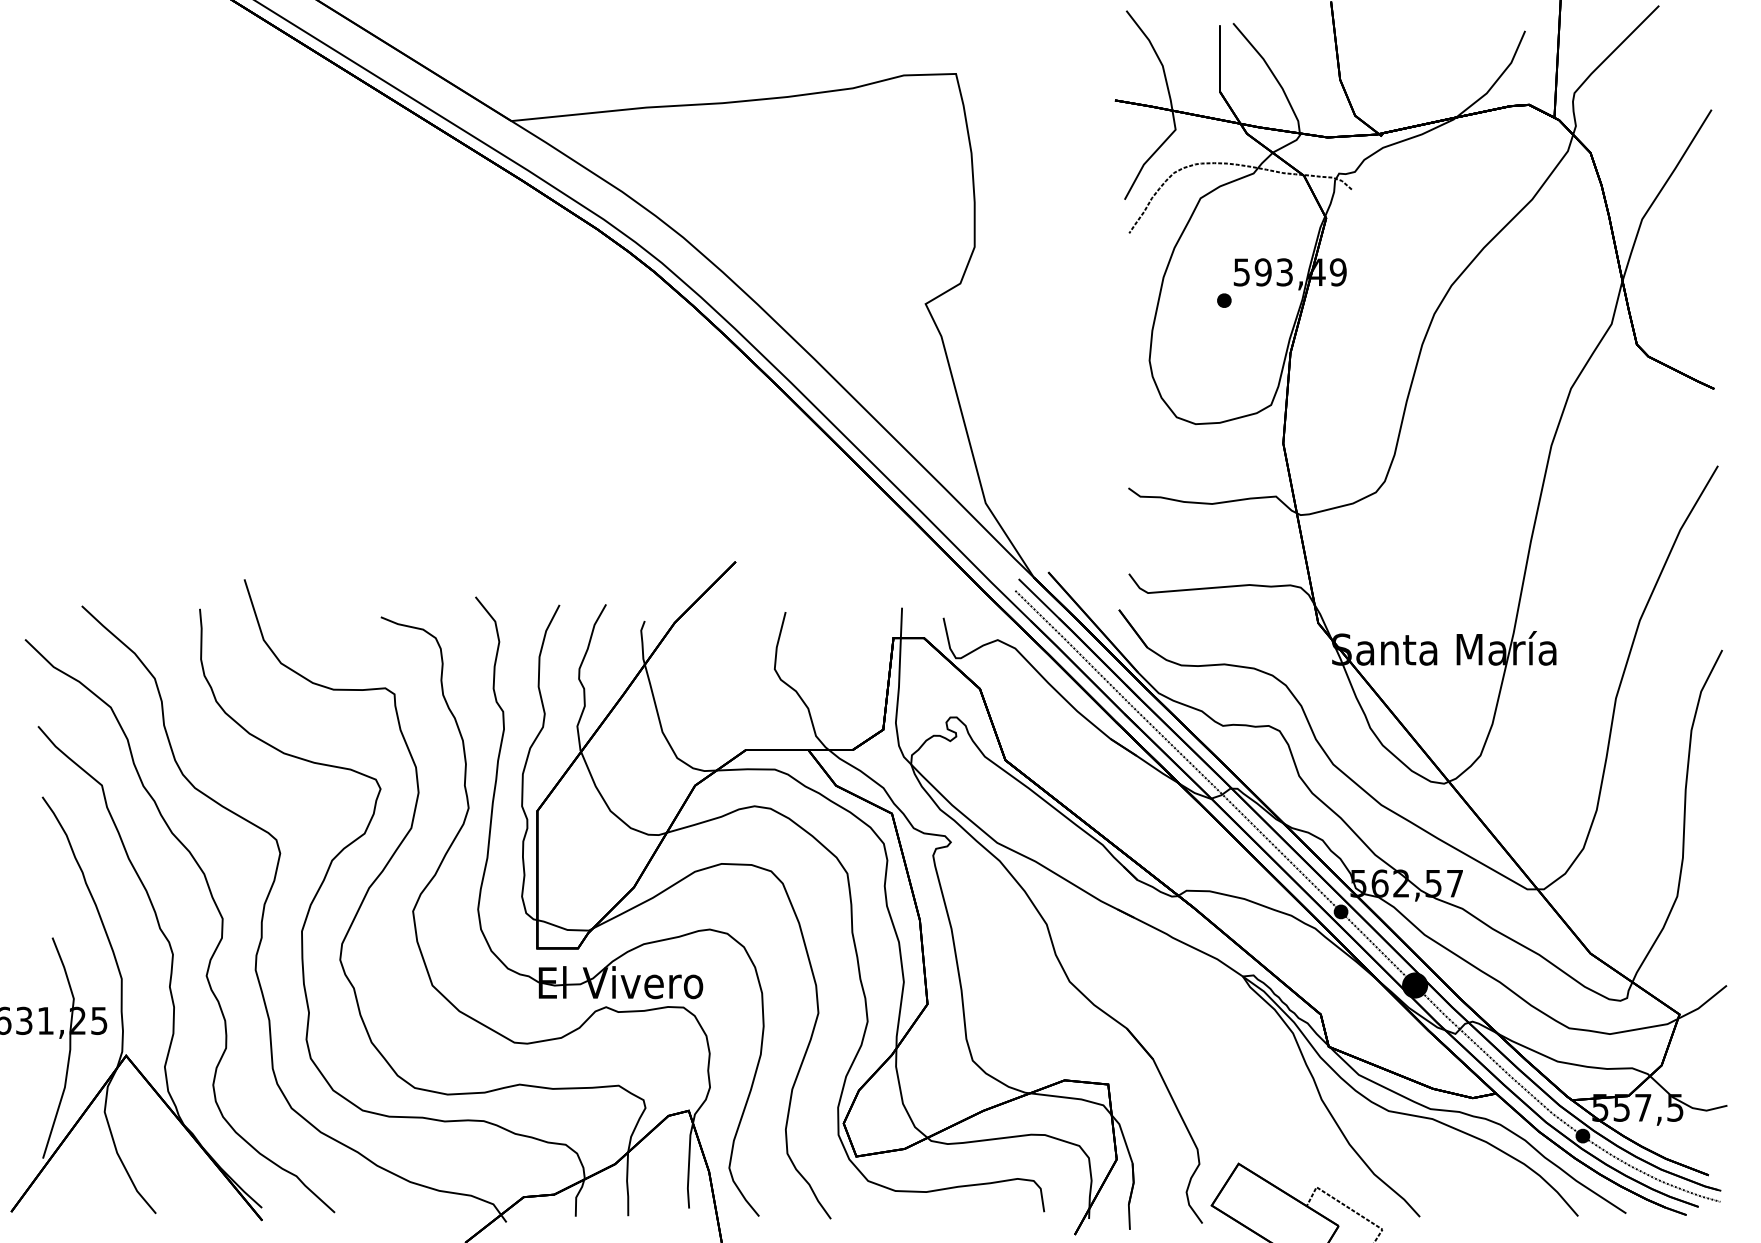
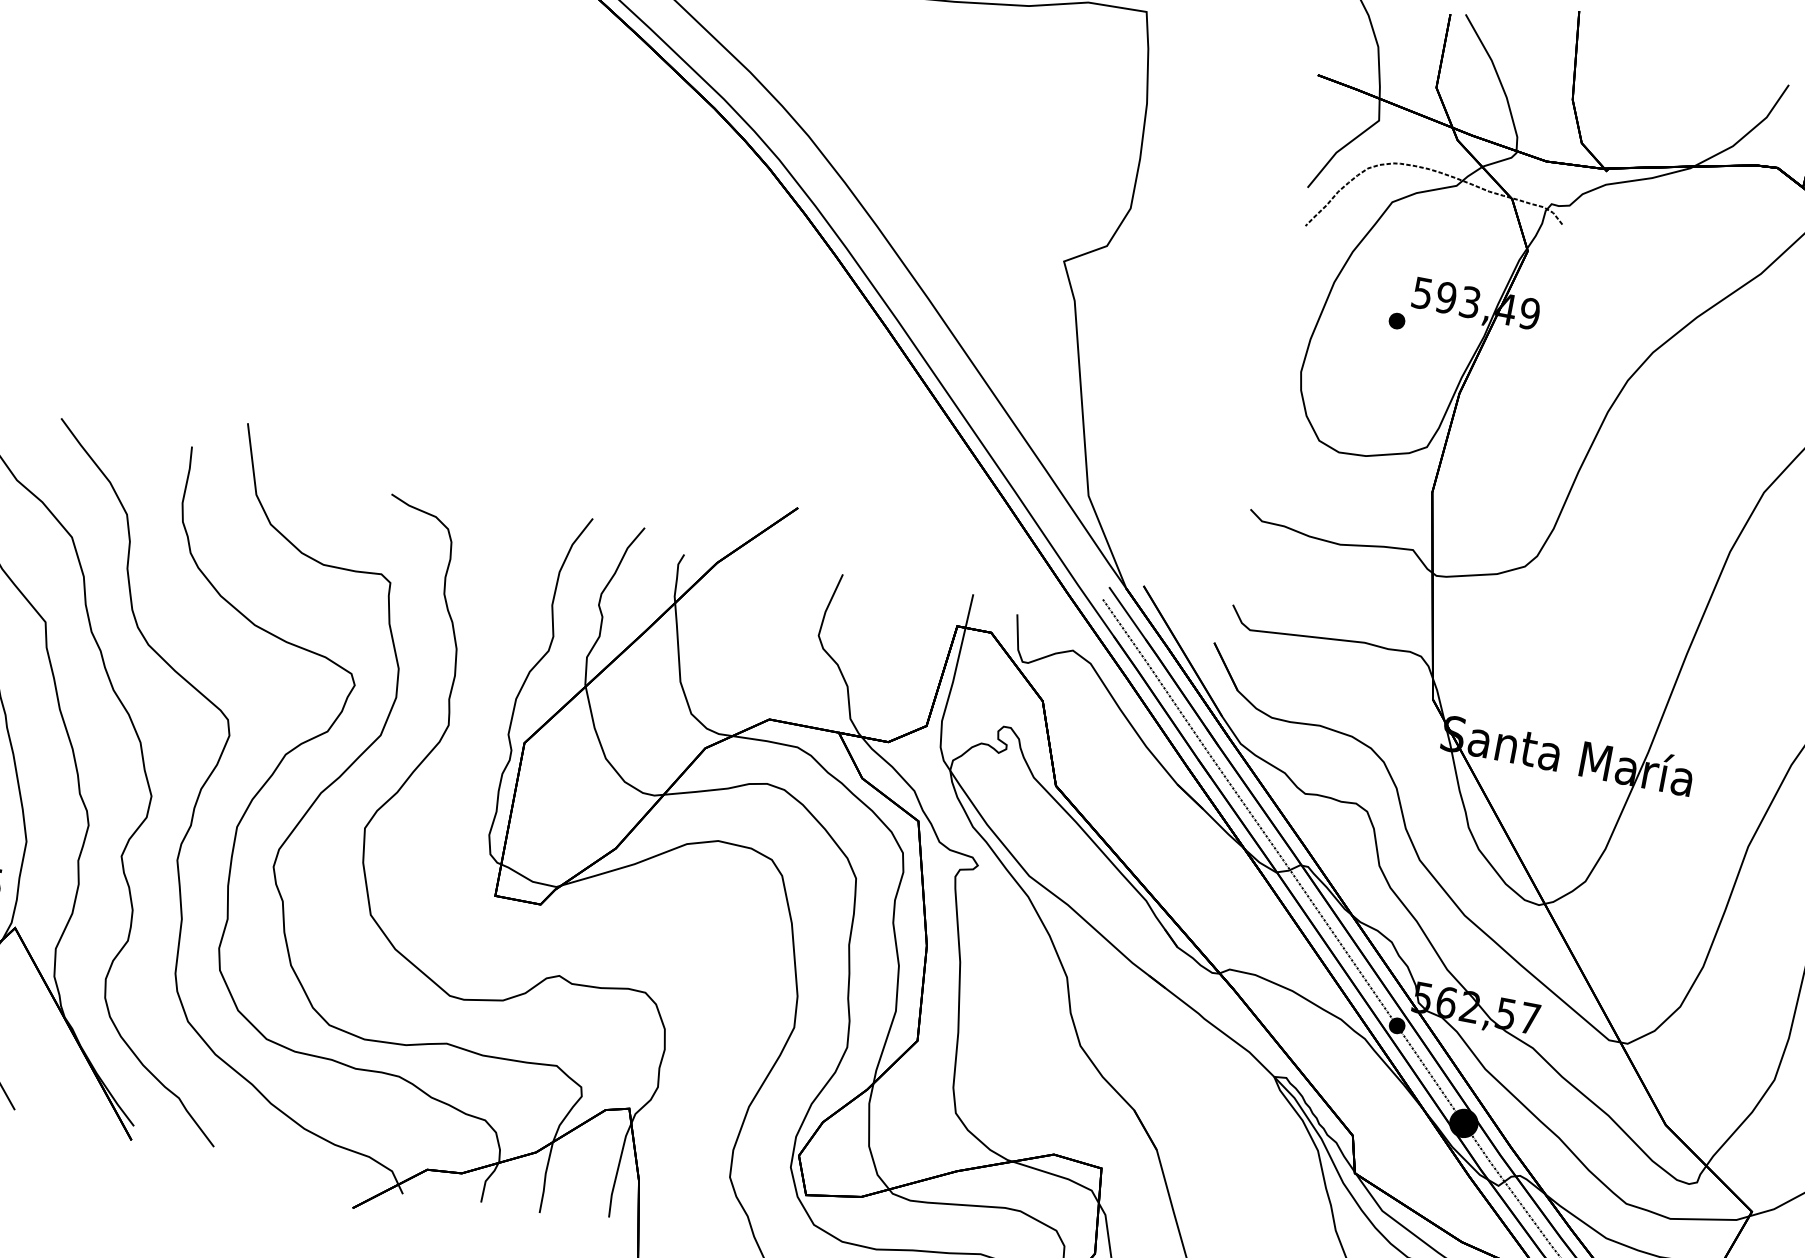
part: (638, 945) -> (608, 914), removed

